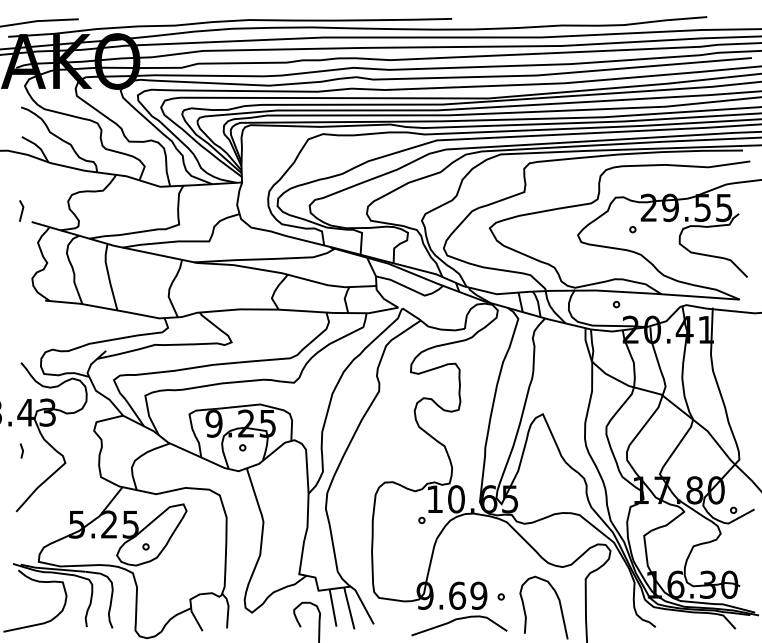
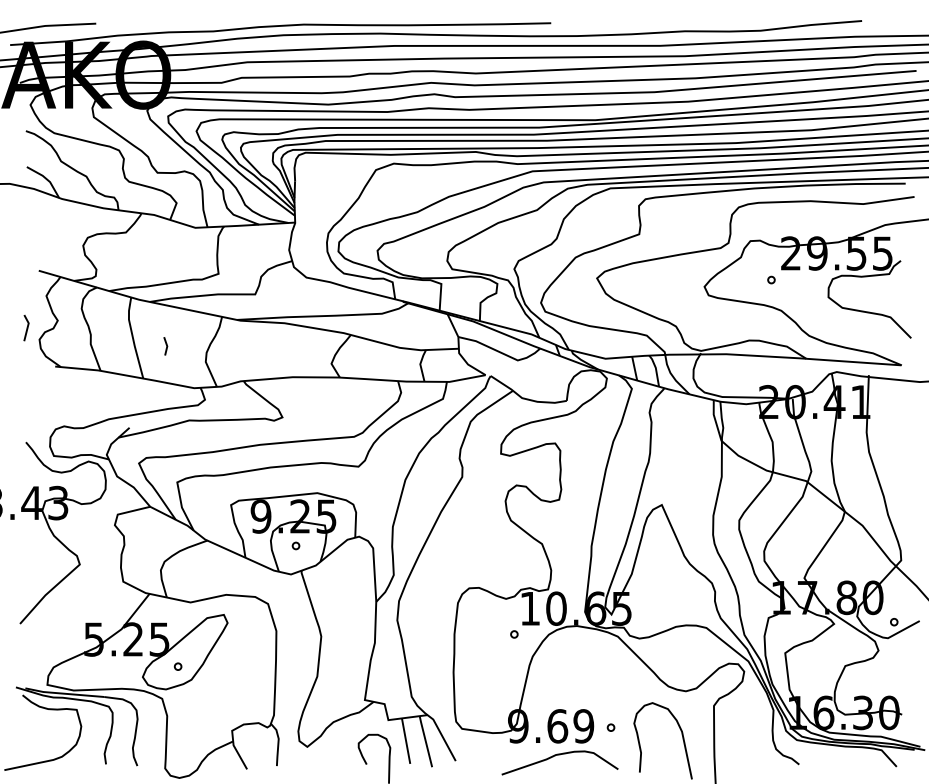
line: (21, 210) -> (26, 327), moved
part: (616, 304) -> (751, 371), removed
line: (21, 449) -> (165, 344), moved

